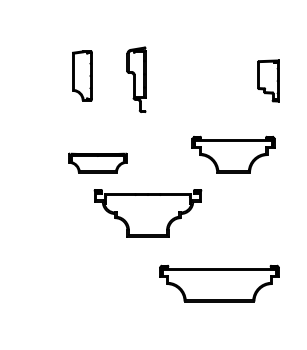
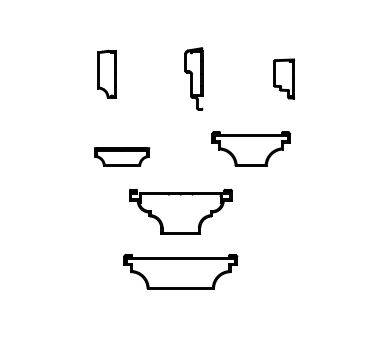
part: (136, 79) -> (193, 78), moved
part: (147, 212) -> (180, 211), moved
part: (219, 283) -> (180, 271), moved

